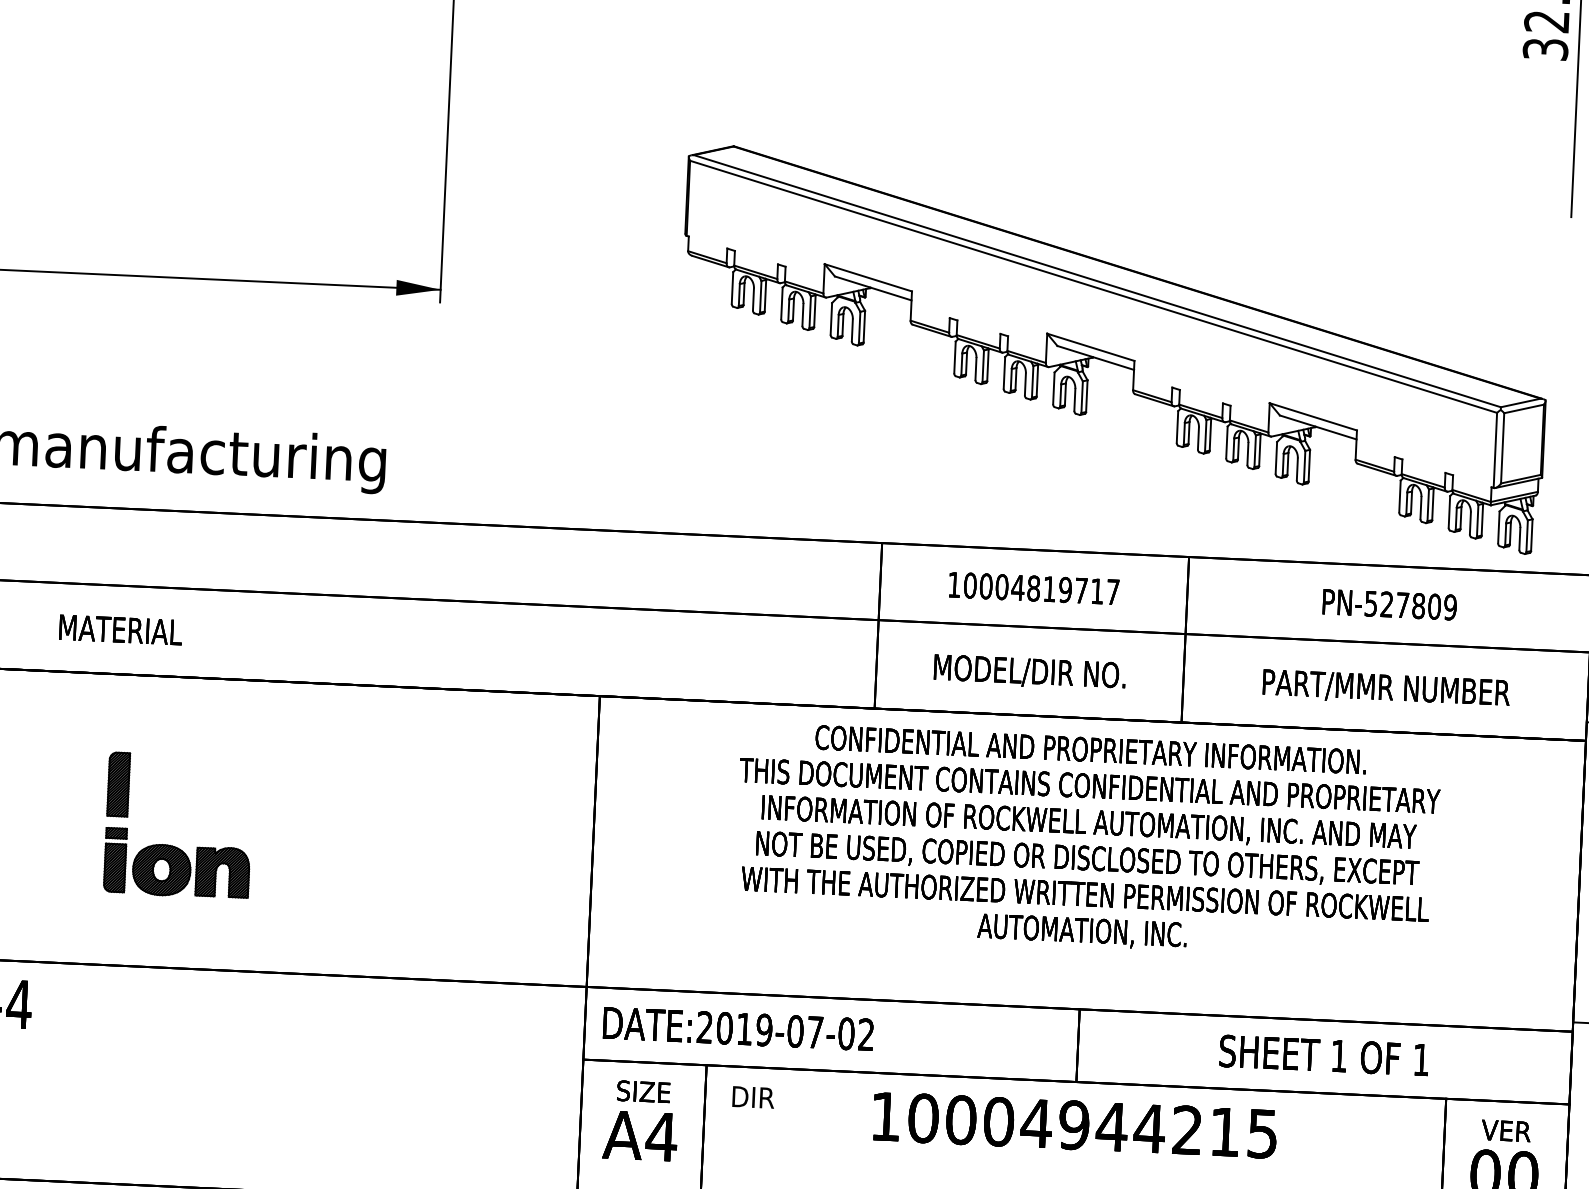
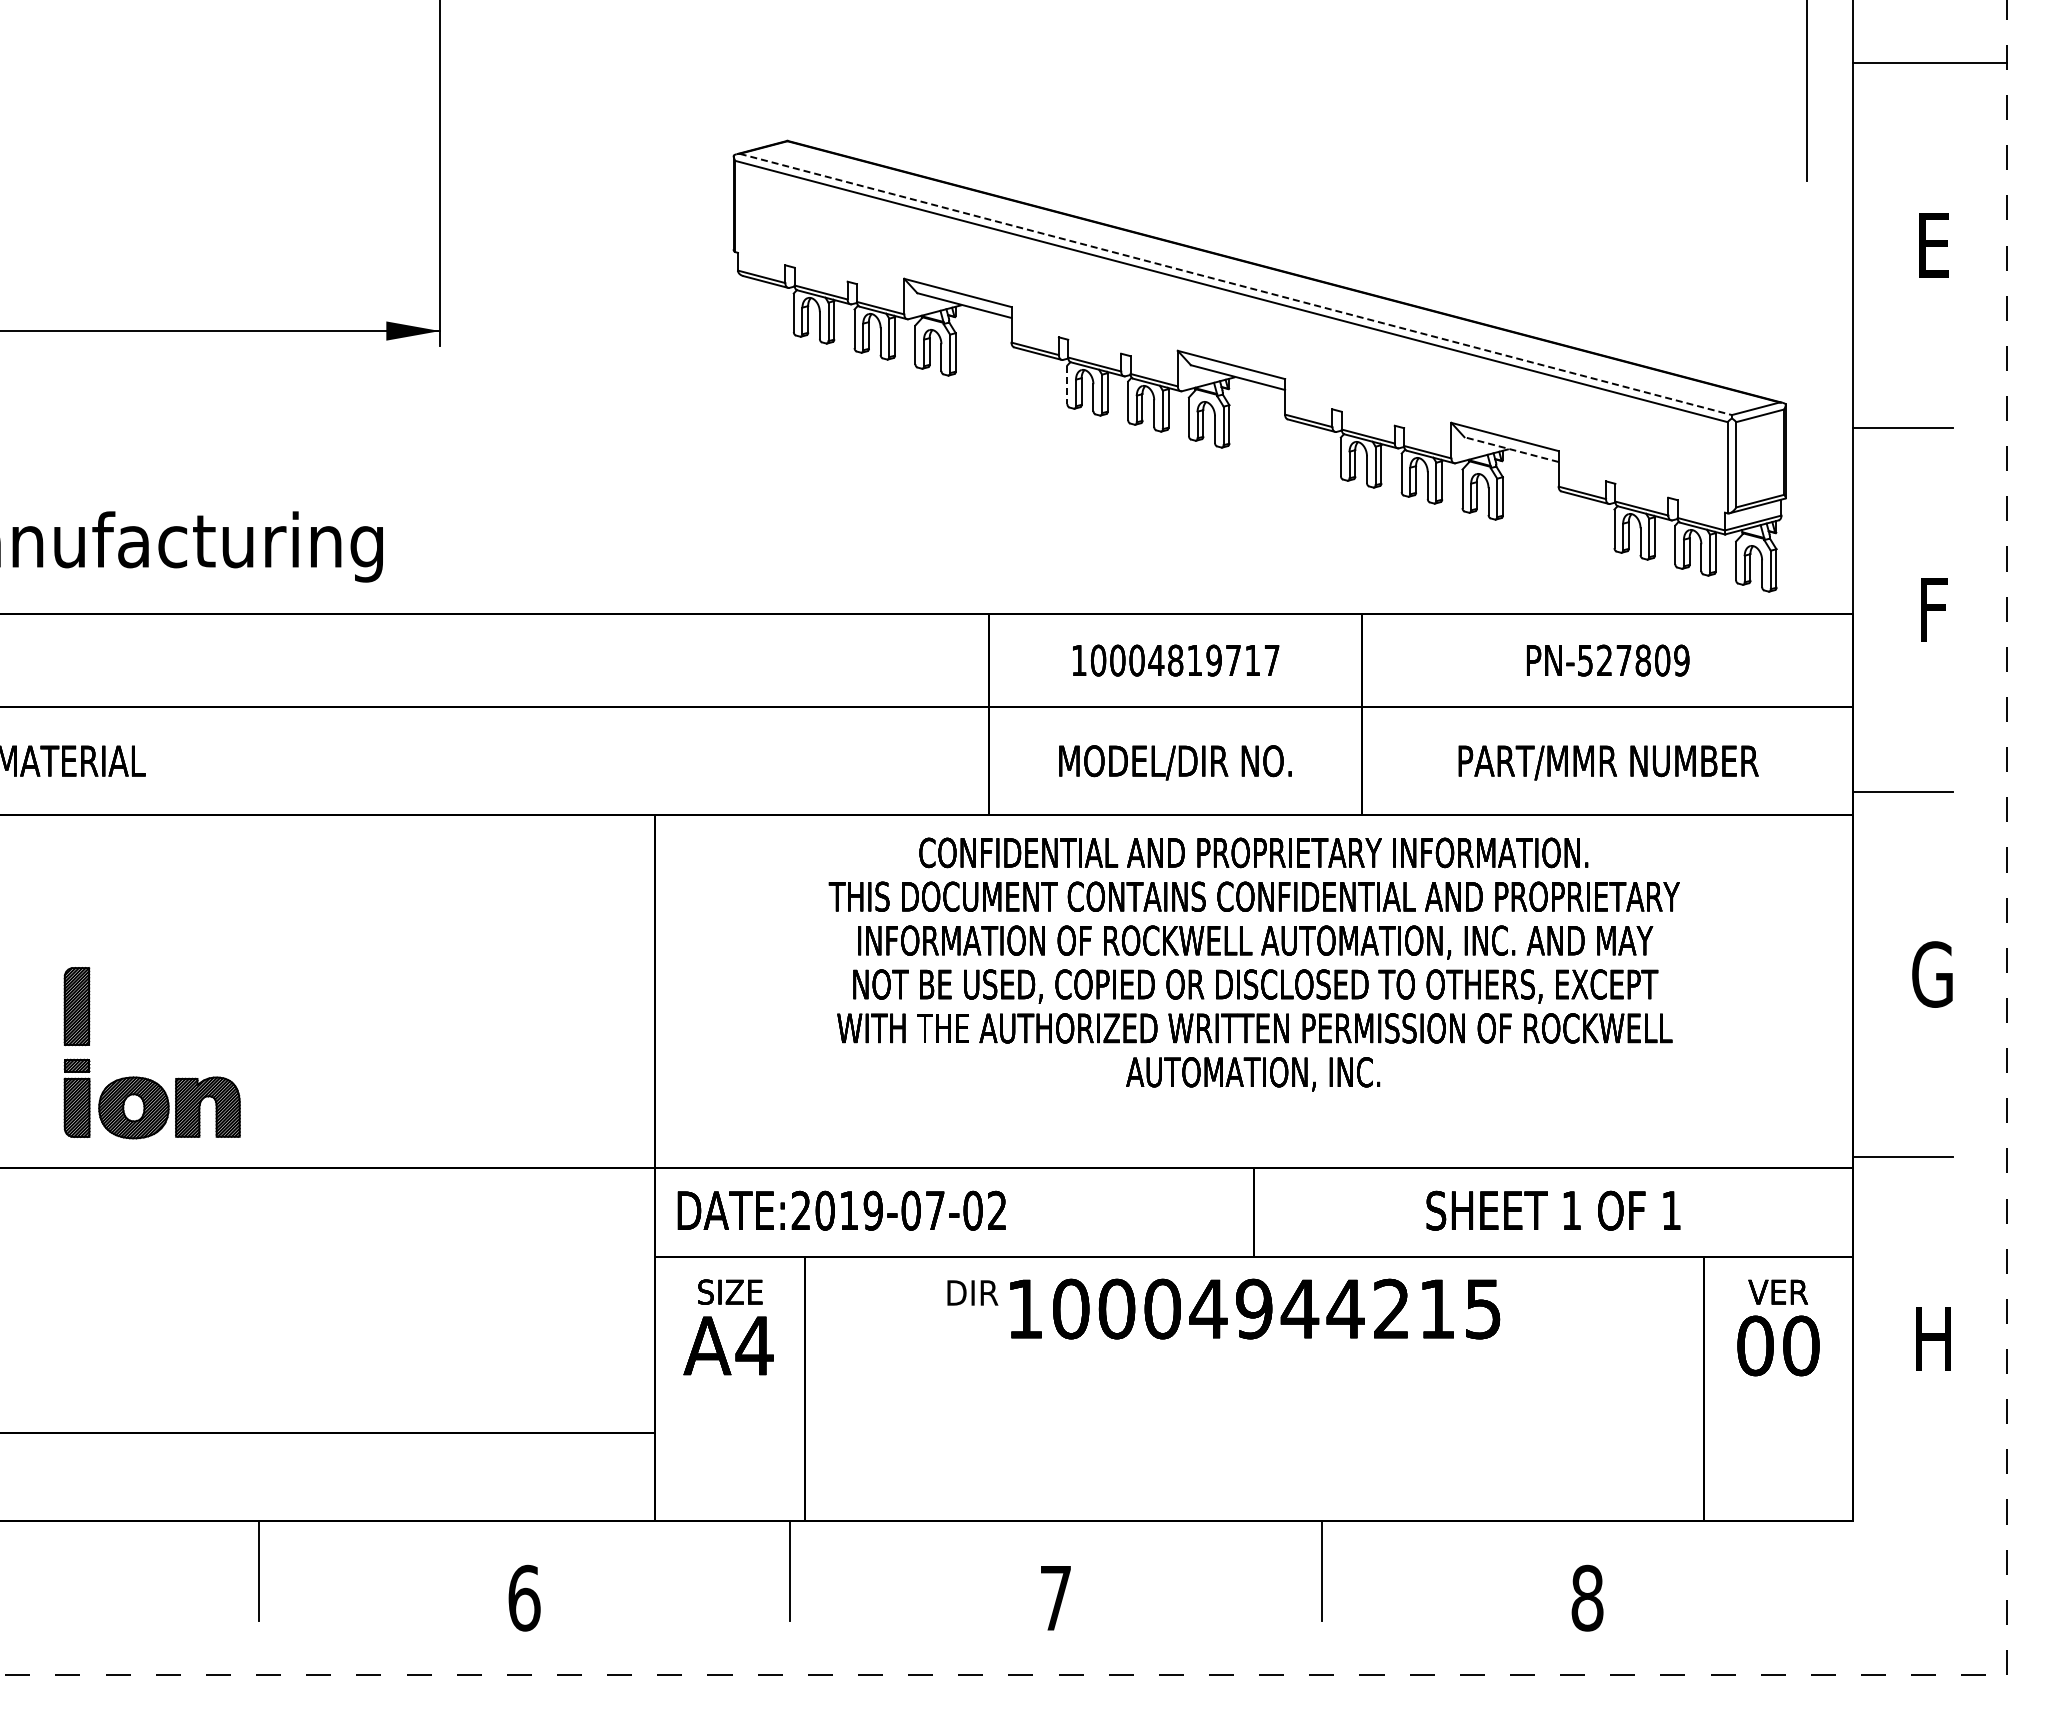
line: (1097, 281) -> (1236, 284), solid -> dashed
line: (955, 358) -> (1067, 385), solid -> dashed
line: (1318, 427) -> (1511, 449), solid -> dashed
part: (172, 845) -> (145, 1077), moved
text: (753, 1097) -> (972, 1292), moved

